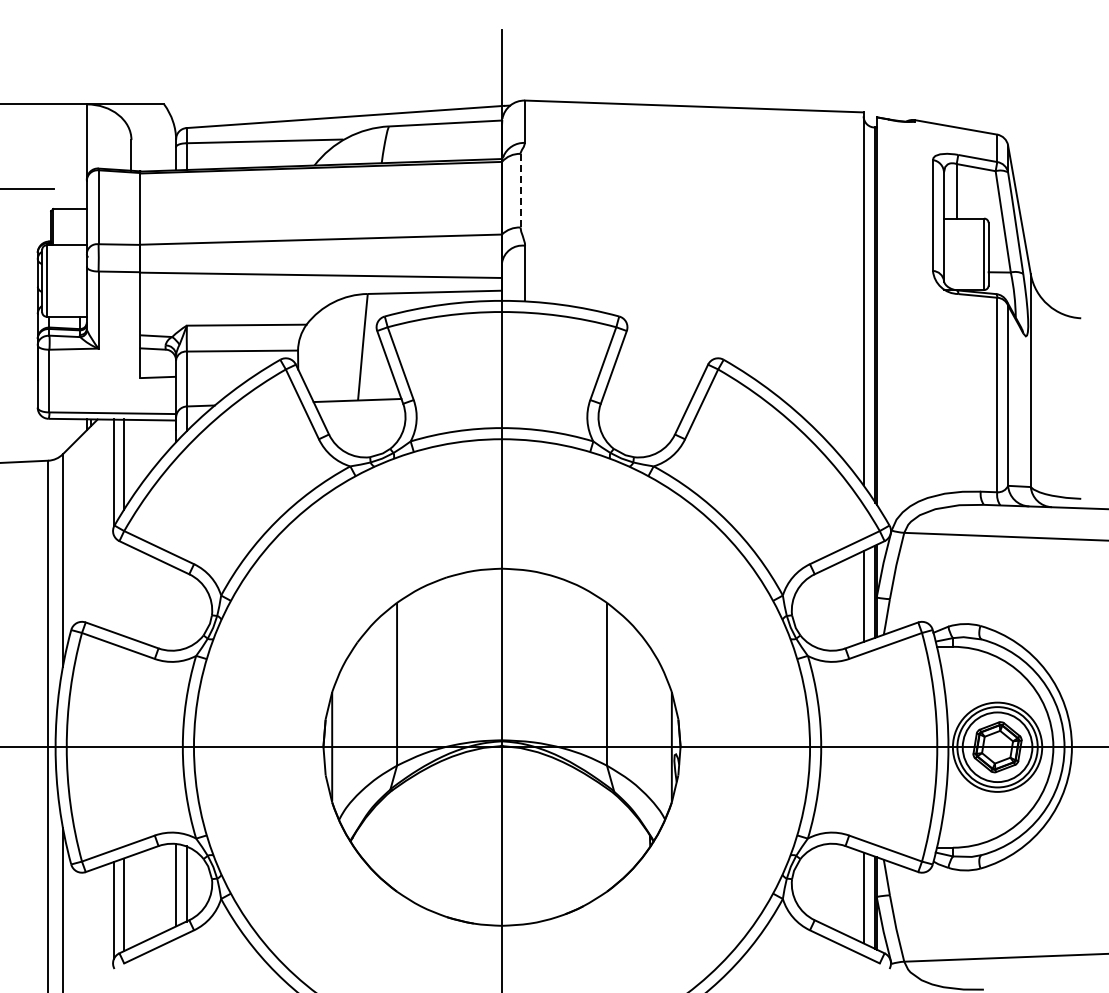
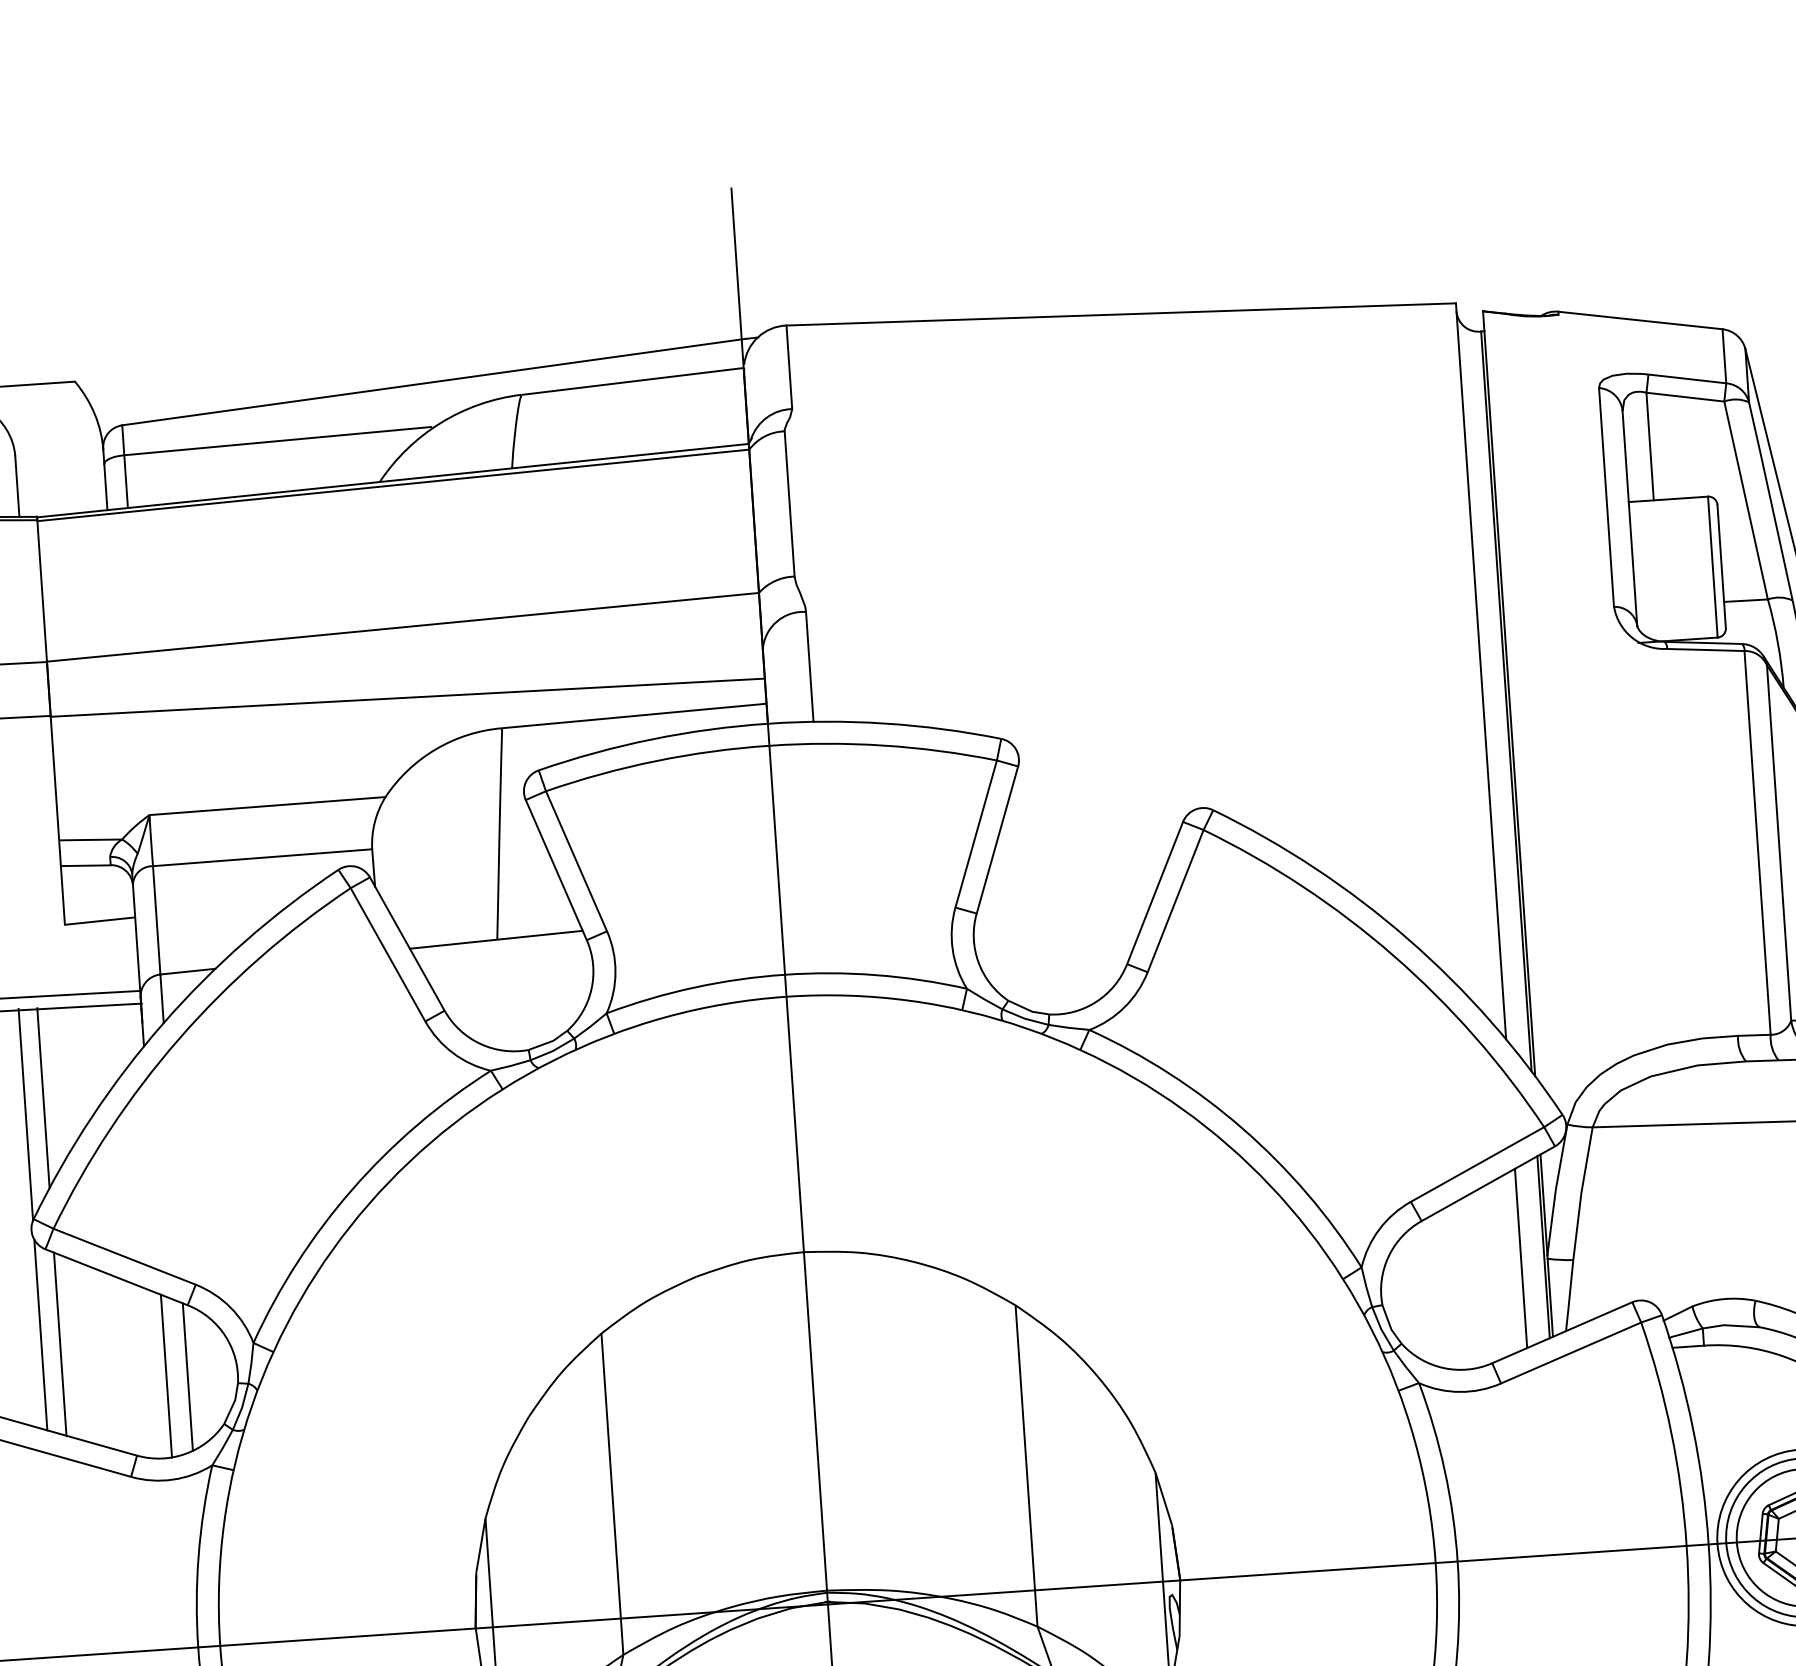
line: (520, 190) -> (789, 503), dashed -> solid
line: (114, 583) -> (41, 1333), added
line: (123, 589) -> (59, 1344), added
line: (176, 609) -> (167, 1376), added
line: (186, 610) -> (187, 1377), added

